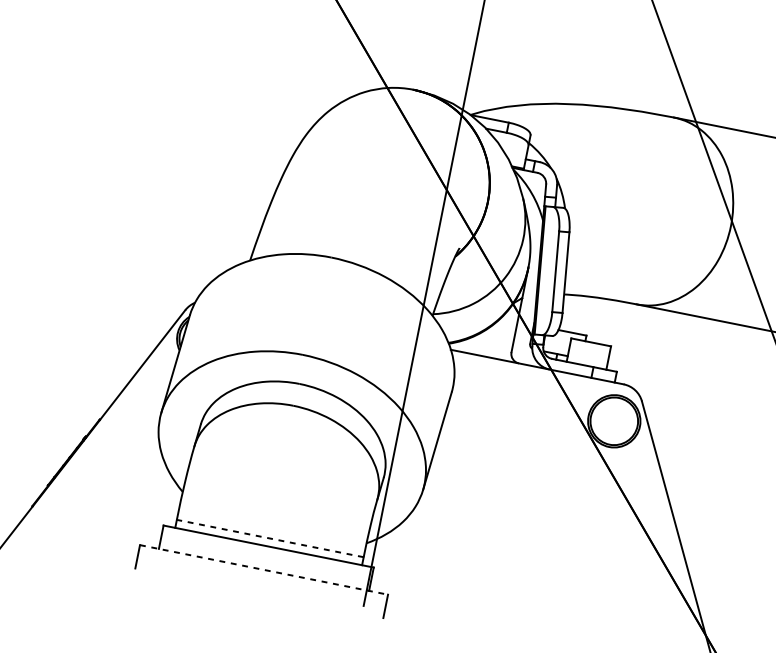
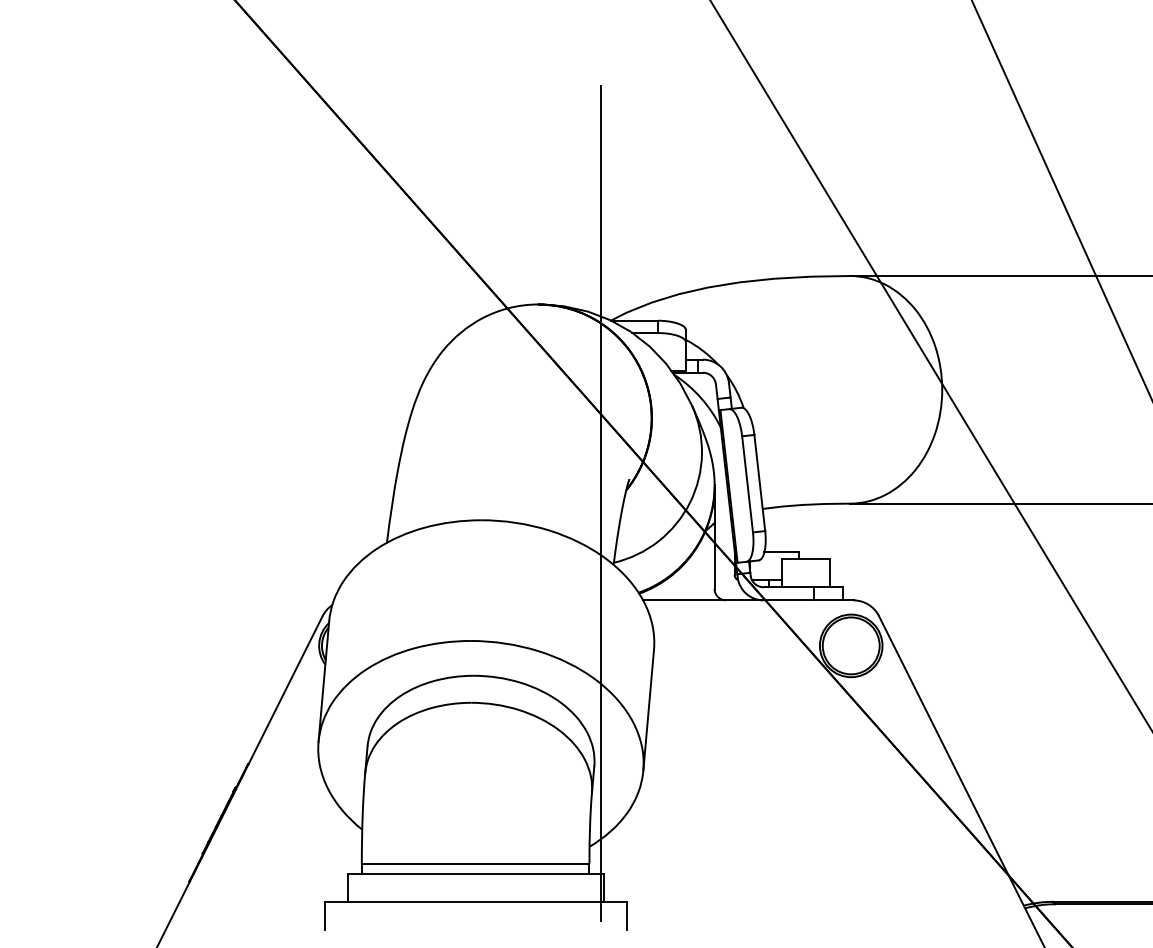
line: (270, 538) -> (475, 863), dashed -> solid
line: (264, 569) -> (476, 901), dashed -> solid

